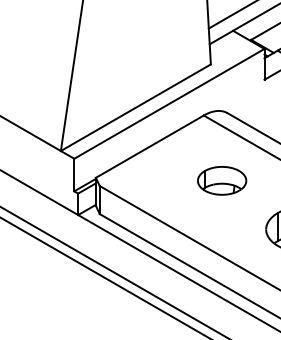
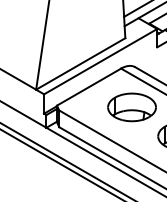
part: (221, 180) -> (131, 107), size x1.67

